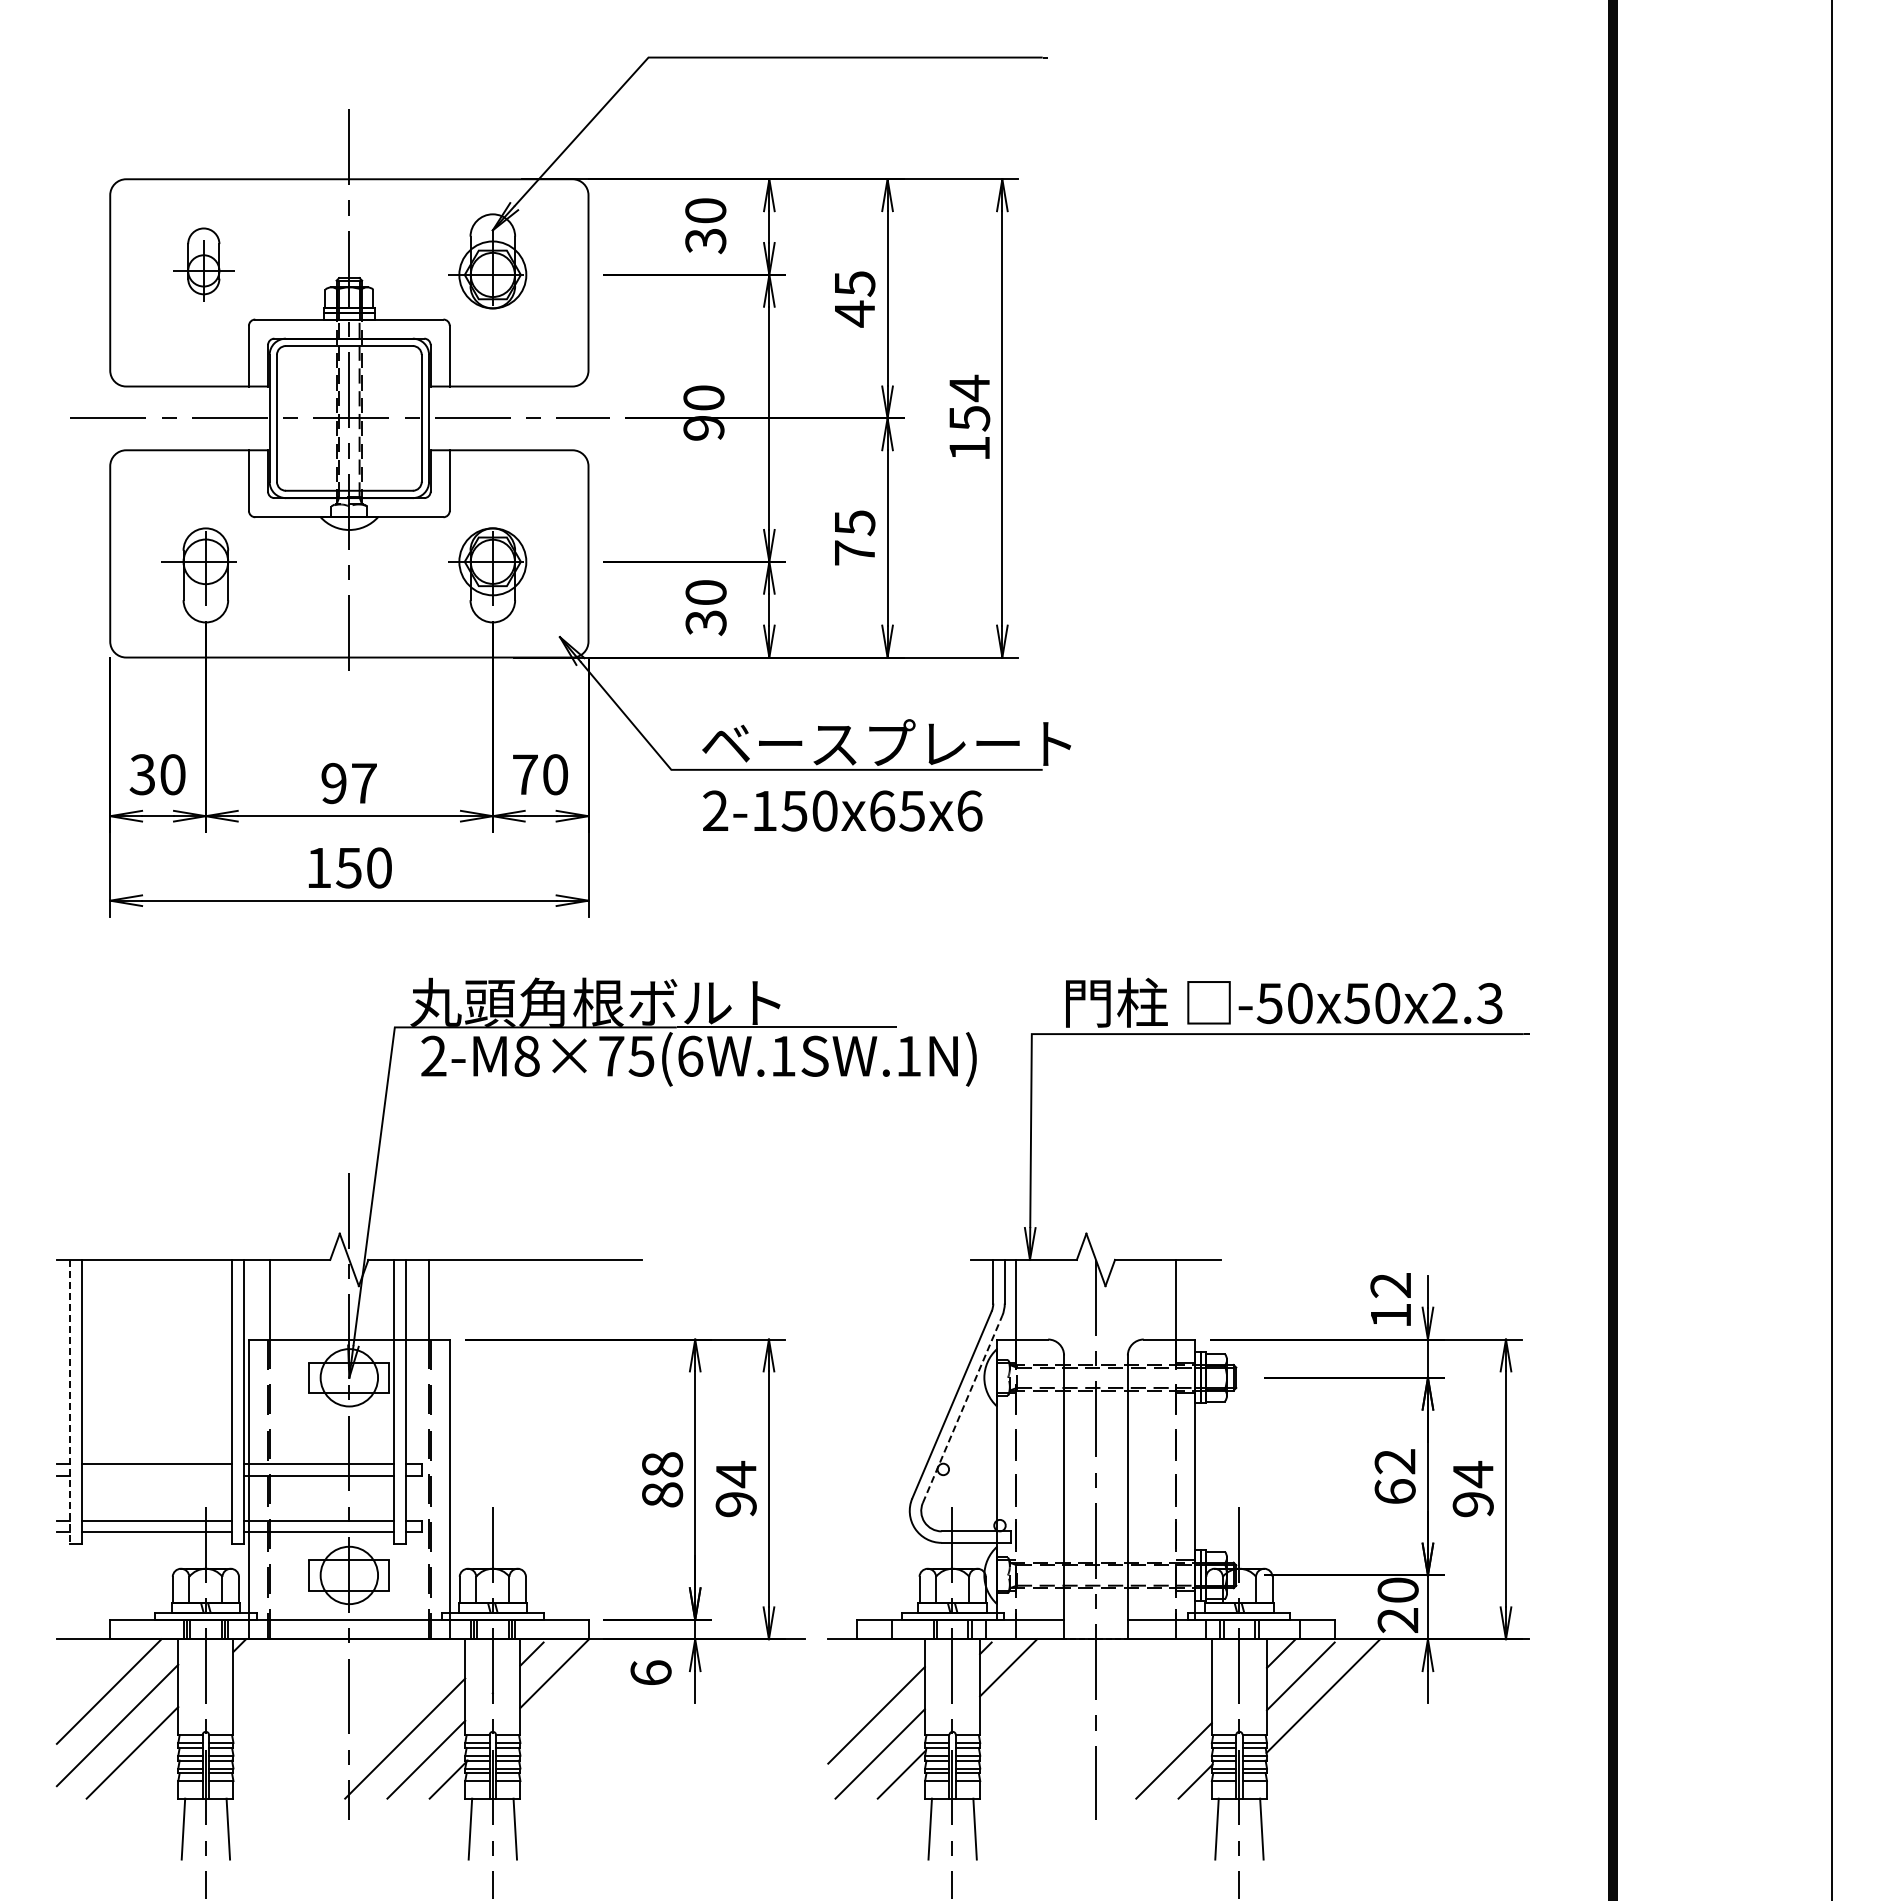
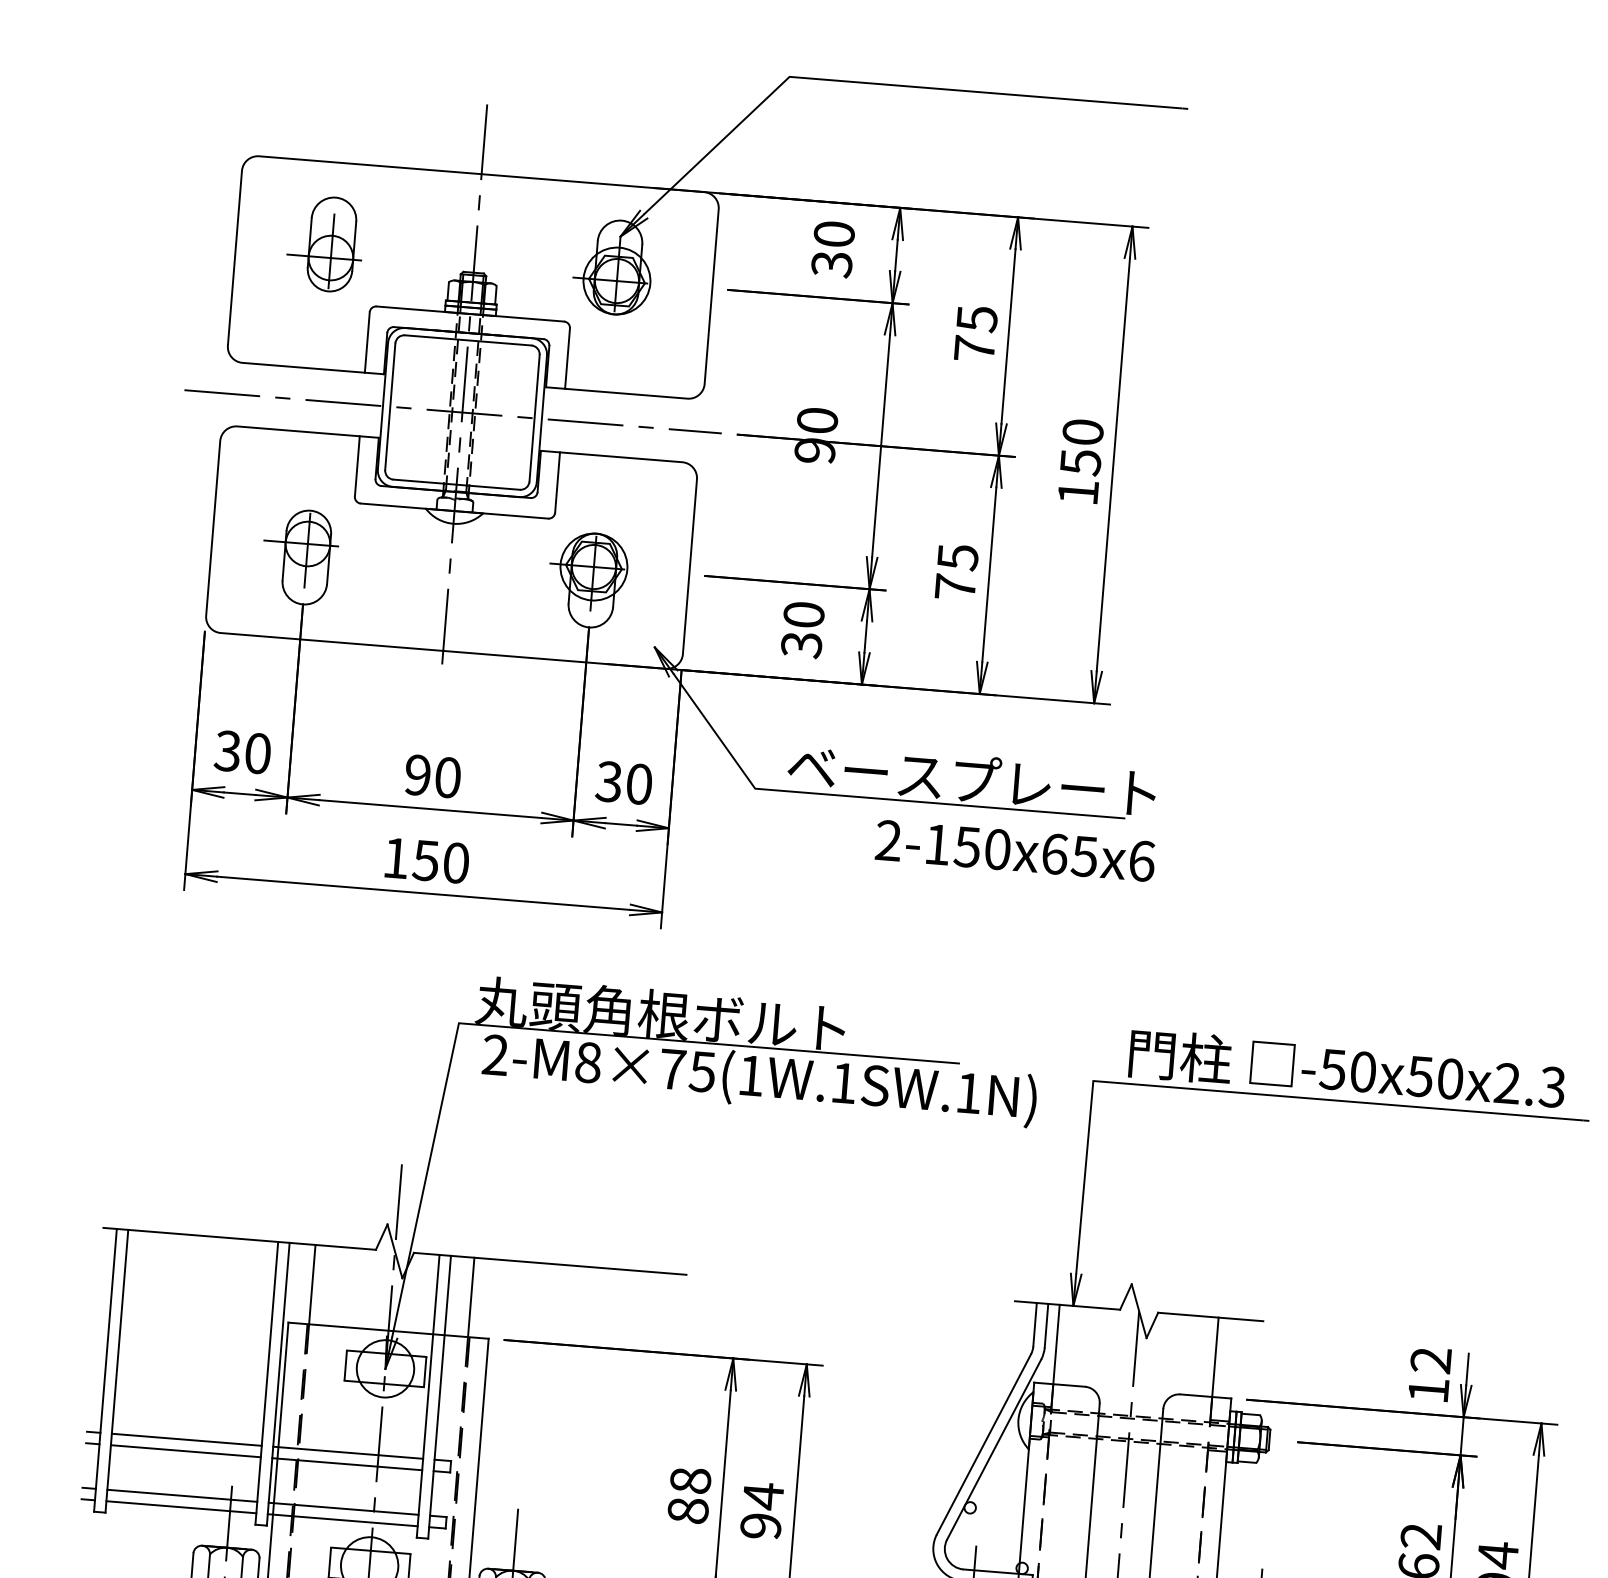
part: (198, 261) -> (324, 244), size x1.43
text: (854, 313) -> (974, 348), 45 -> 75
text: (969, 388) -> (1082, 432), 154 -> 150
text: (524, 774) -> (608, 781), 70 -> 30
text: (364, 783) -> (448, 777), 97 -> 90
text: (842, 810) -> (1015, 850), moved
text: (690, 1055) -> (751, 1074), 2-M8×75(6W.1SW.1N) -> 2-M8×75(1W.1SW.1N)
line: (70, 1401) -> (105, 1370), dashed -> solid
line: (962, 1409) -> (994, 1449), dashed -> solid
line: (156, 1475) -> (185, 1450), added

